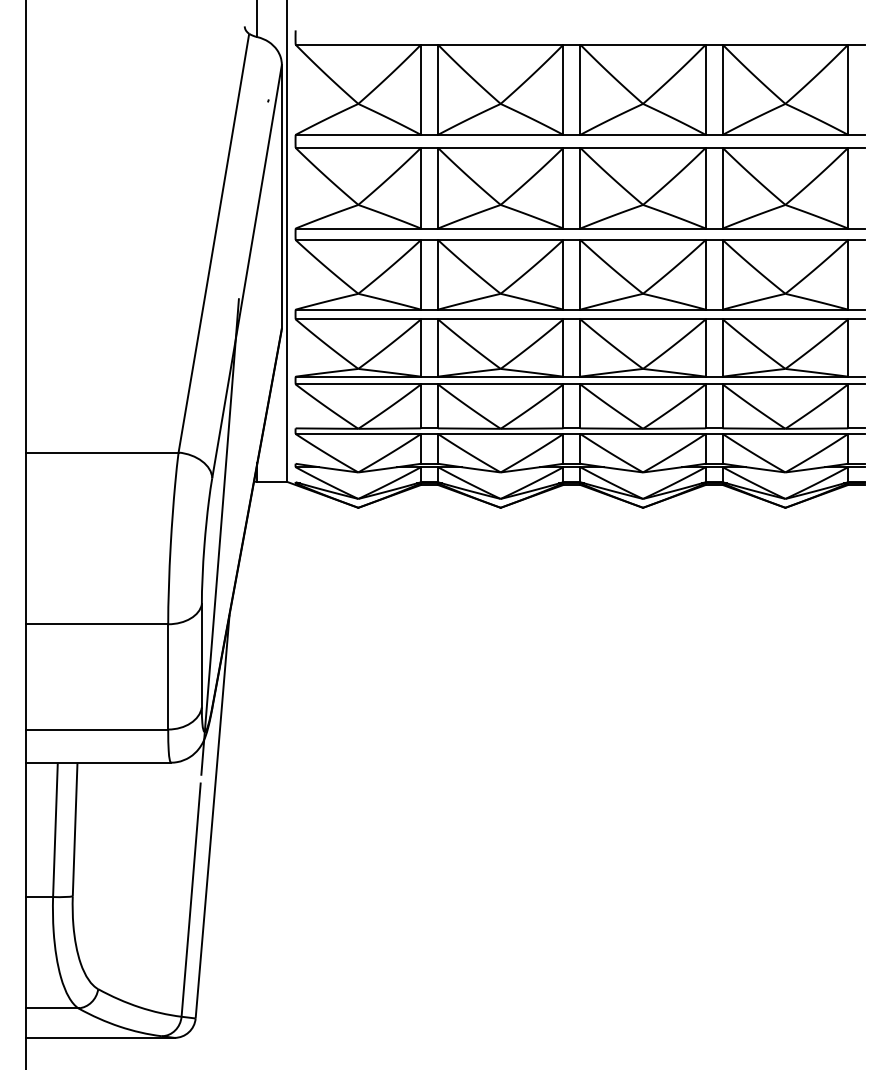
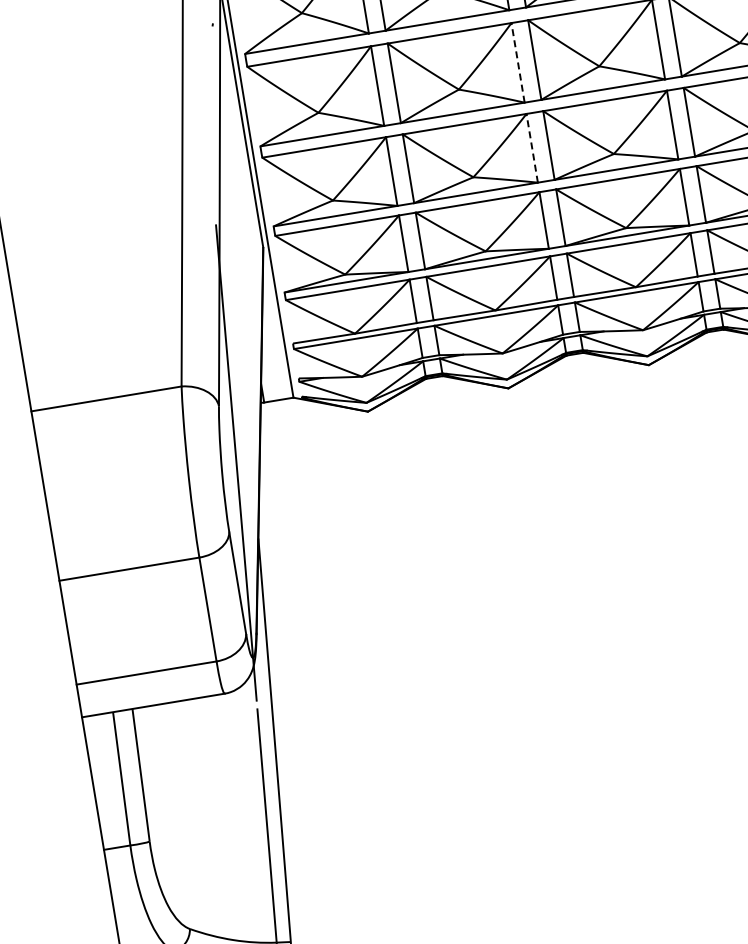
line: (563, 187) -> (518, 62), solid -> dashed
line: (563, 274) -> (532, 147), solid -> dashed

